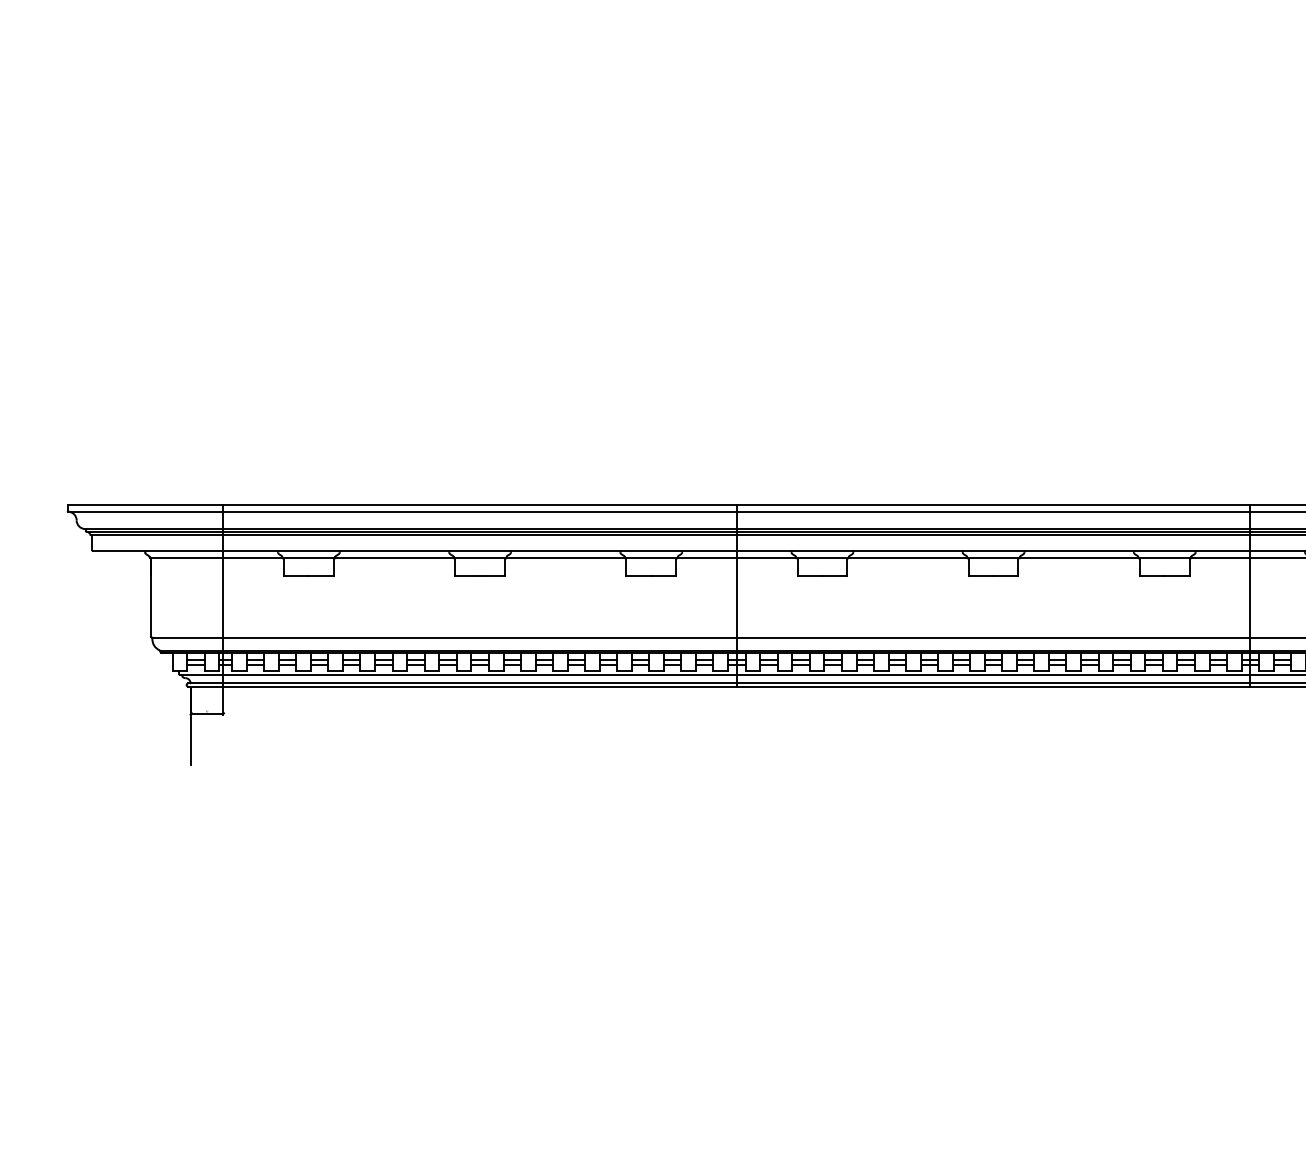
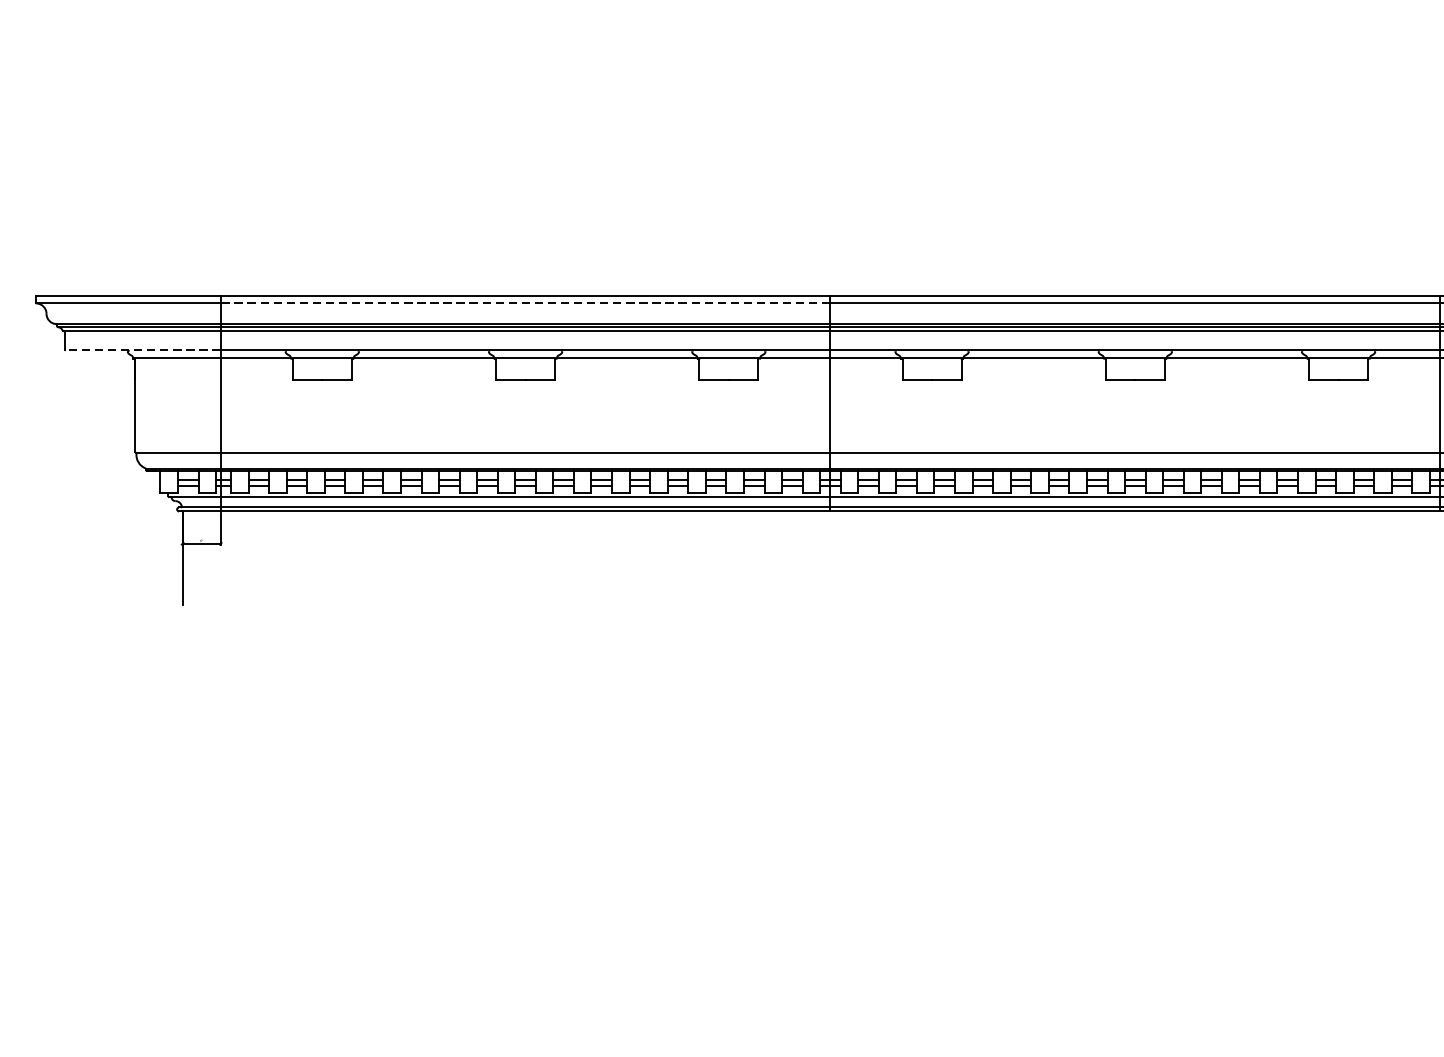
line: (480, 511) -> (526, 303), solid -> dashed
line: (157, 551) -> (142, 350), solid -> dashed

